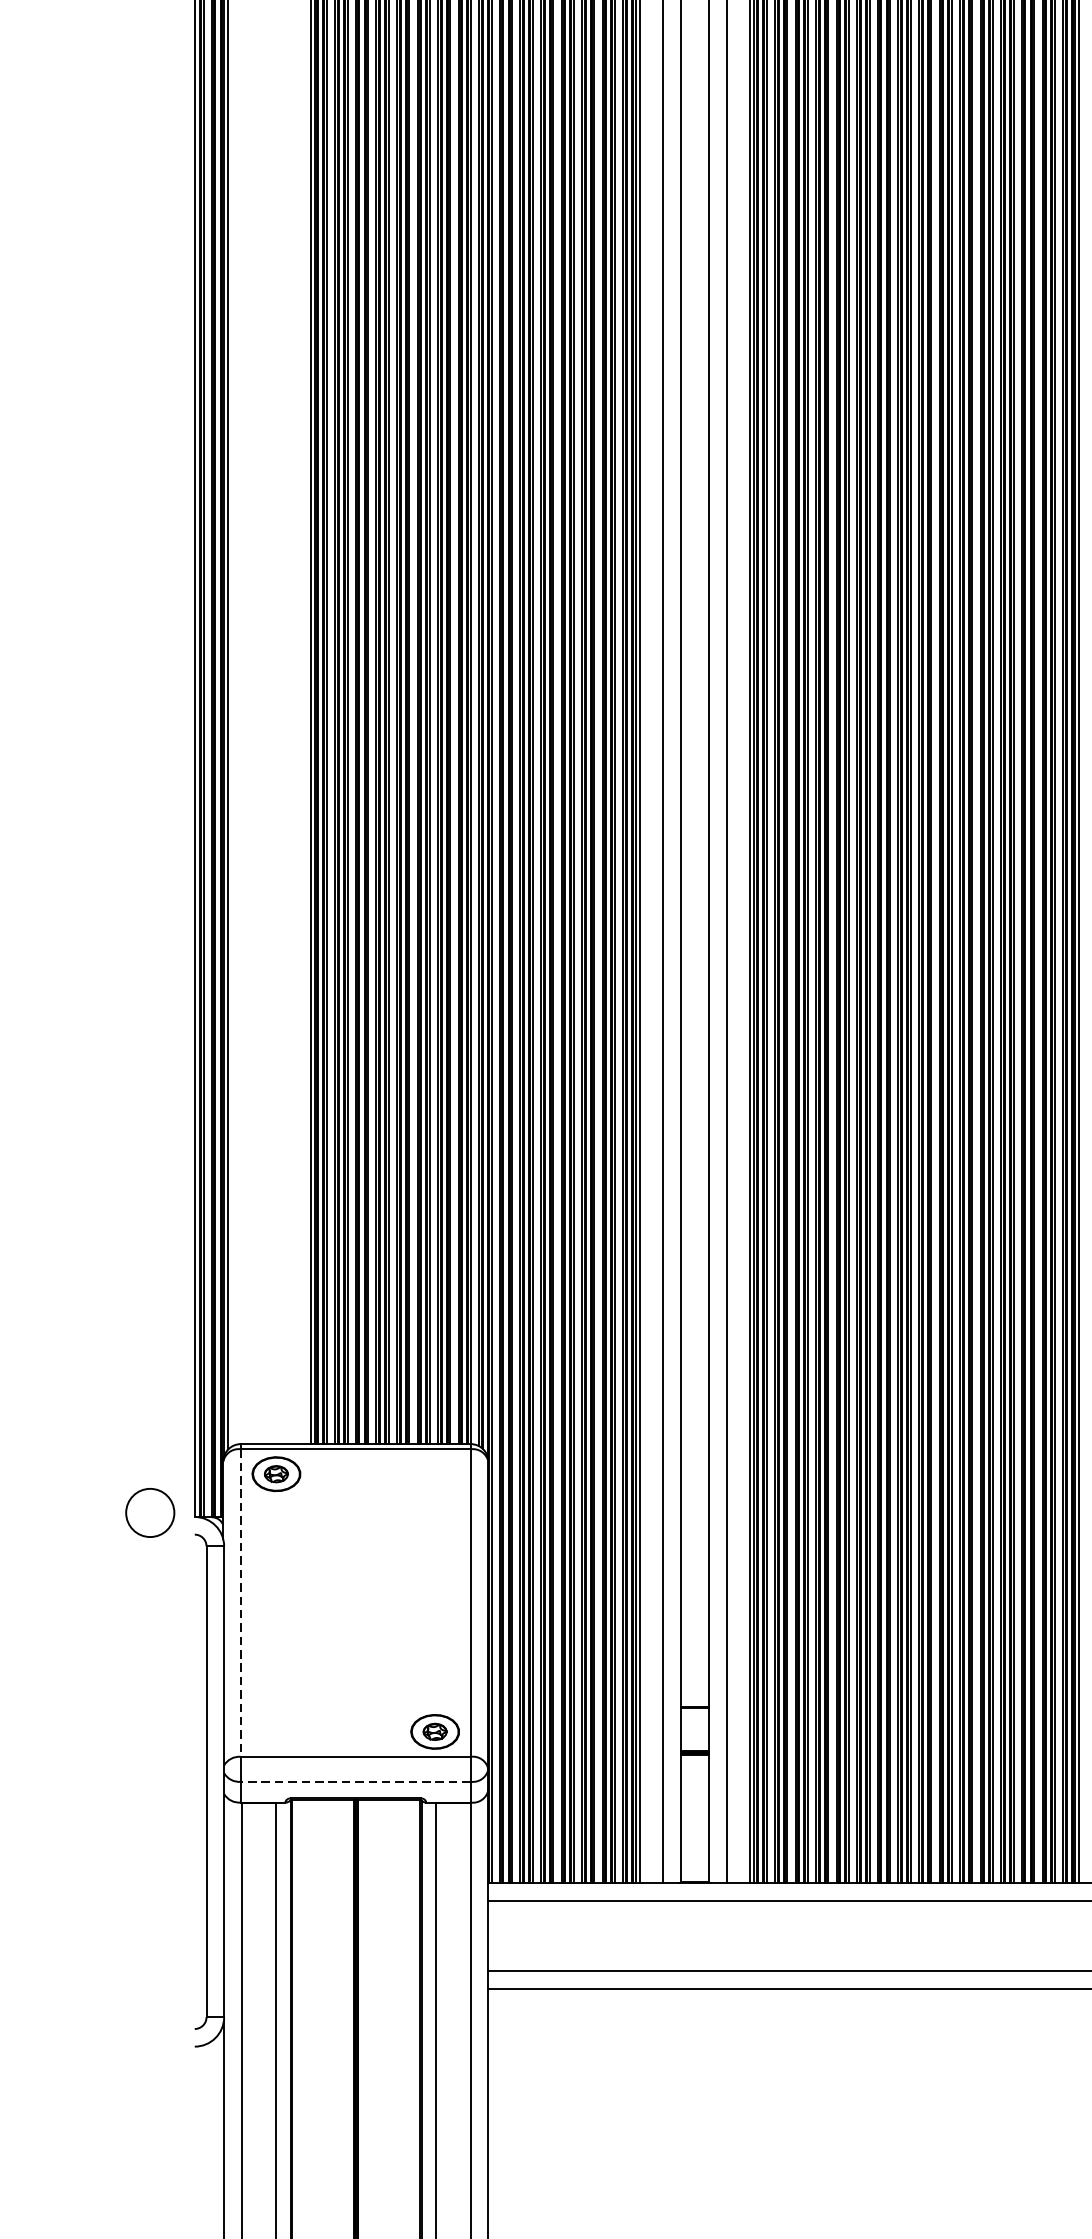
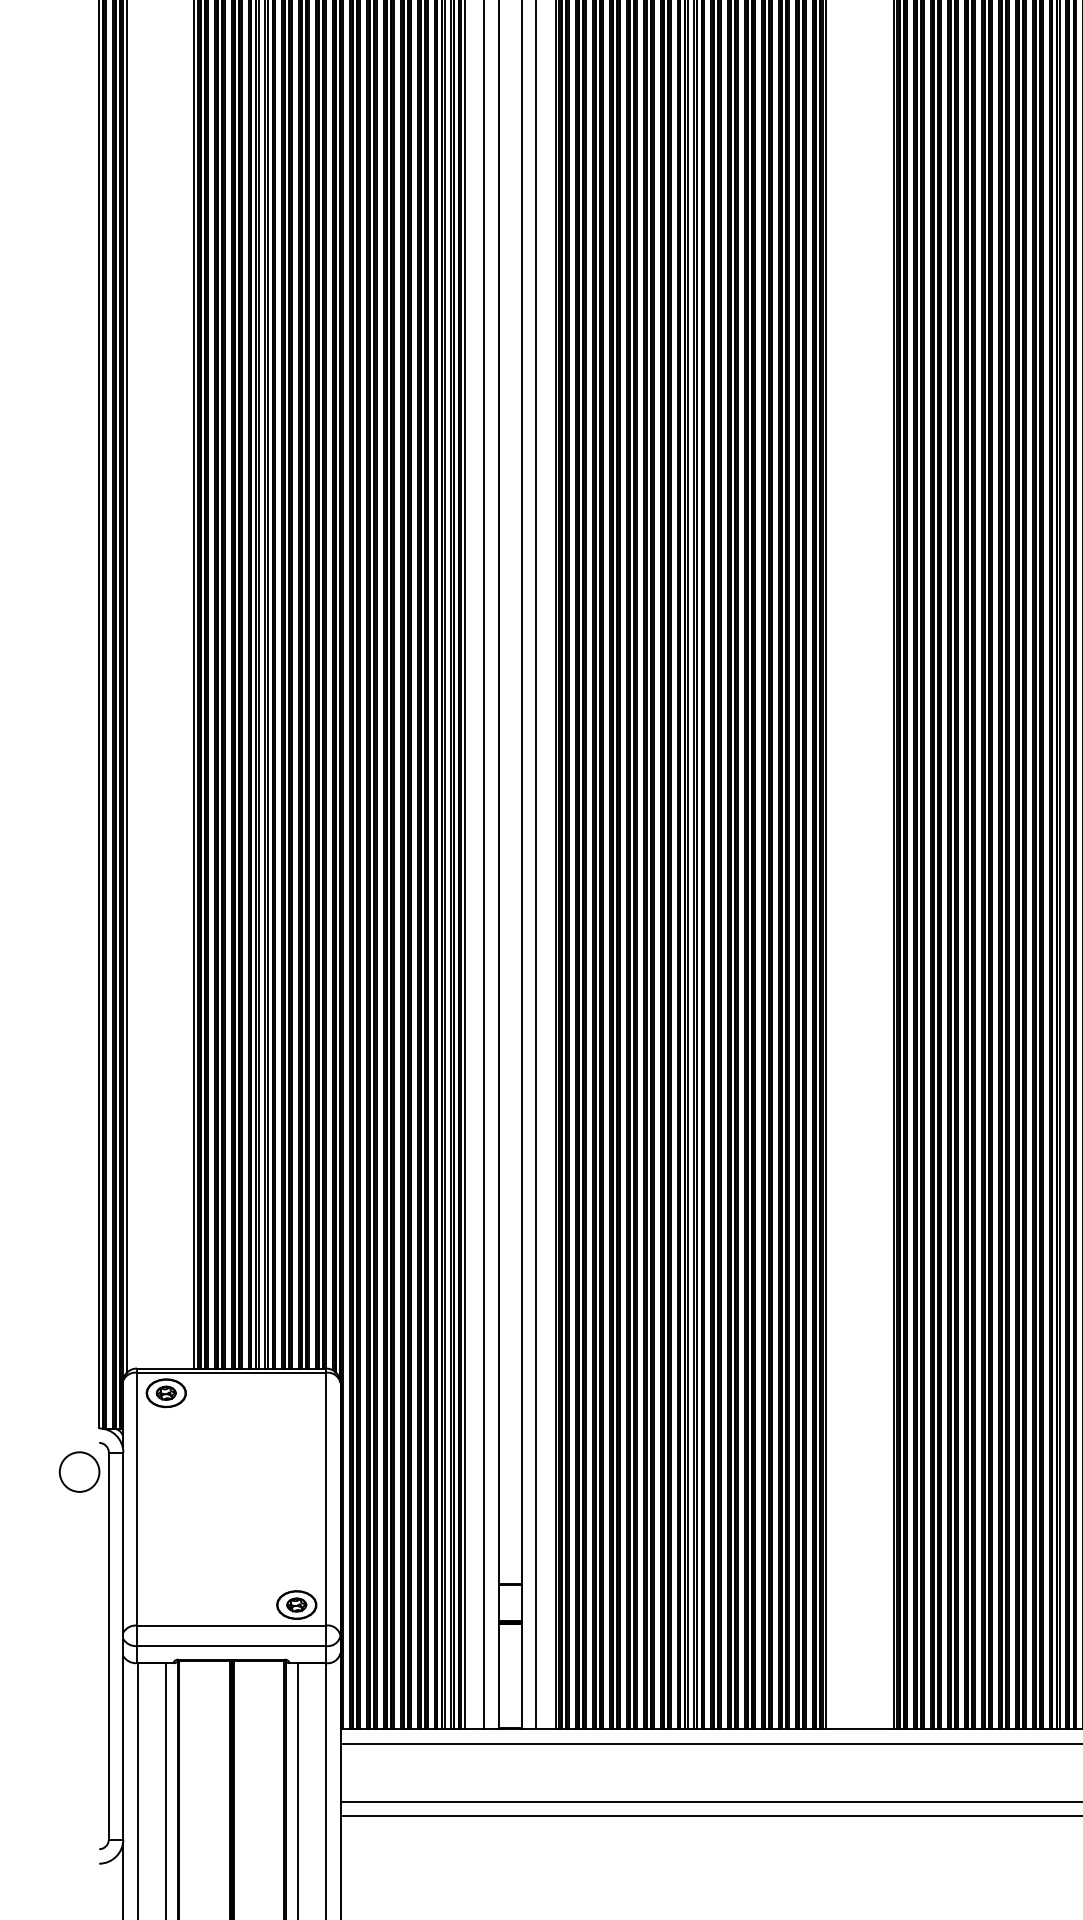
circle: (150, 1512) -> (79, 1471), moved
line: (241, 1603) -> (137, 1499), dashed -> solid
line: (355, 1782) -> (231, 1646), dashed -> solid

